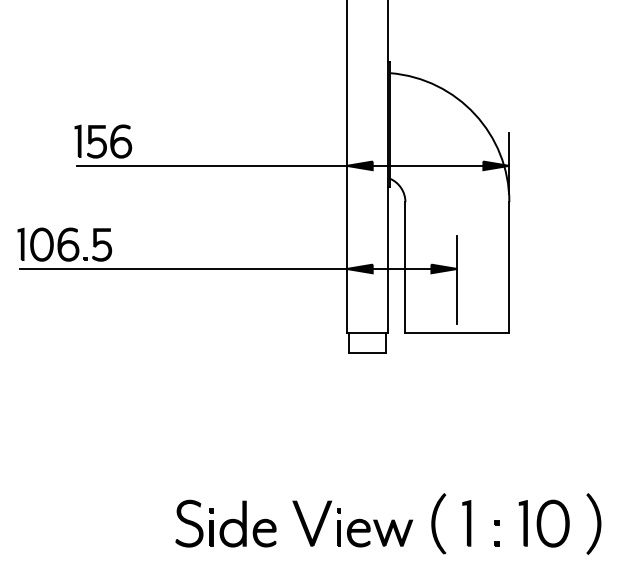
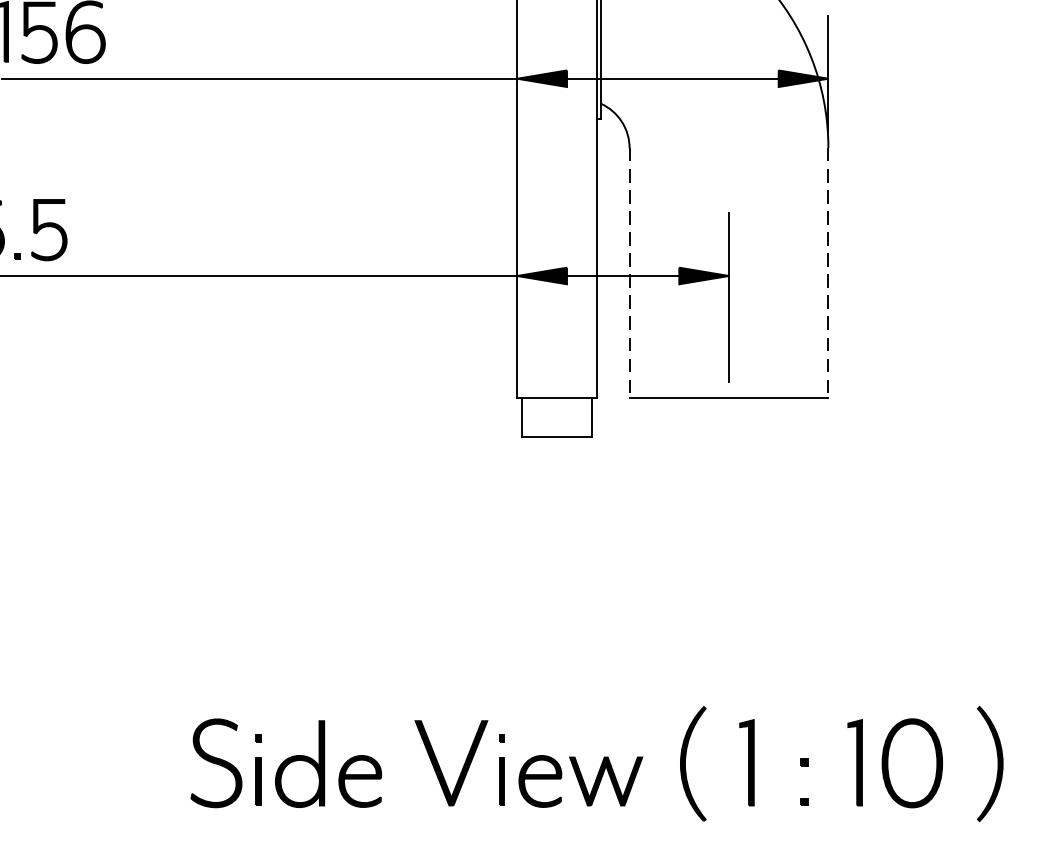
line: (405, 267) -> (629, 273), solid -> dashed
line: (509, 267) -> (828, 273), solid -> dashed

